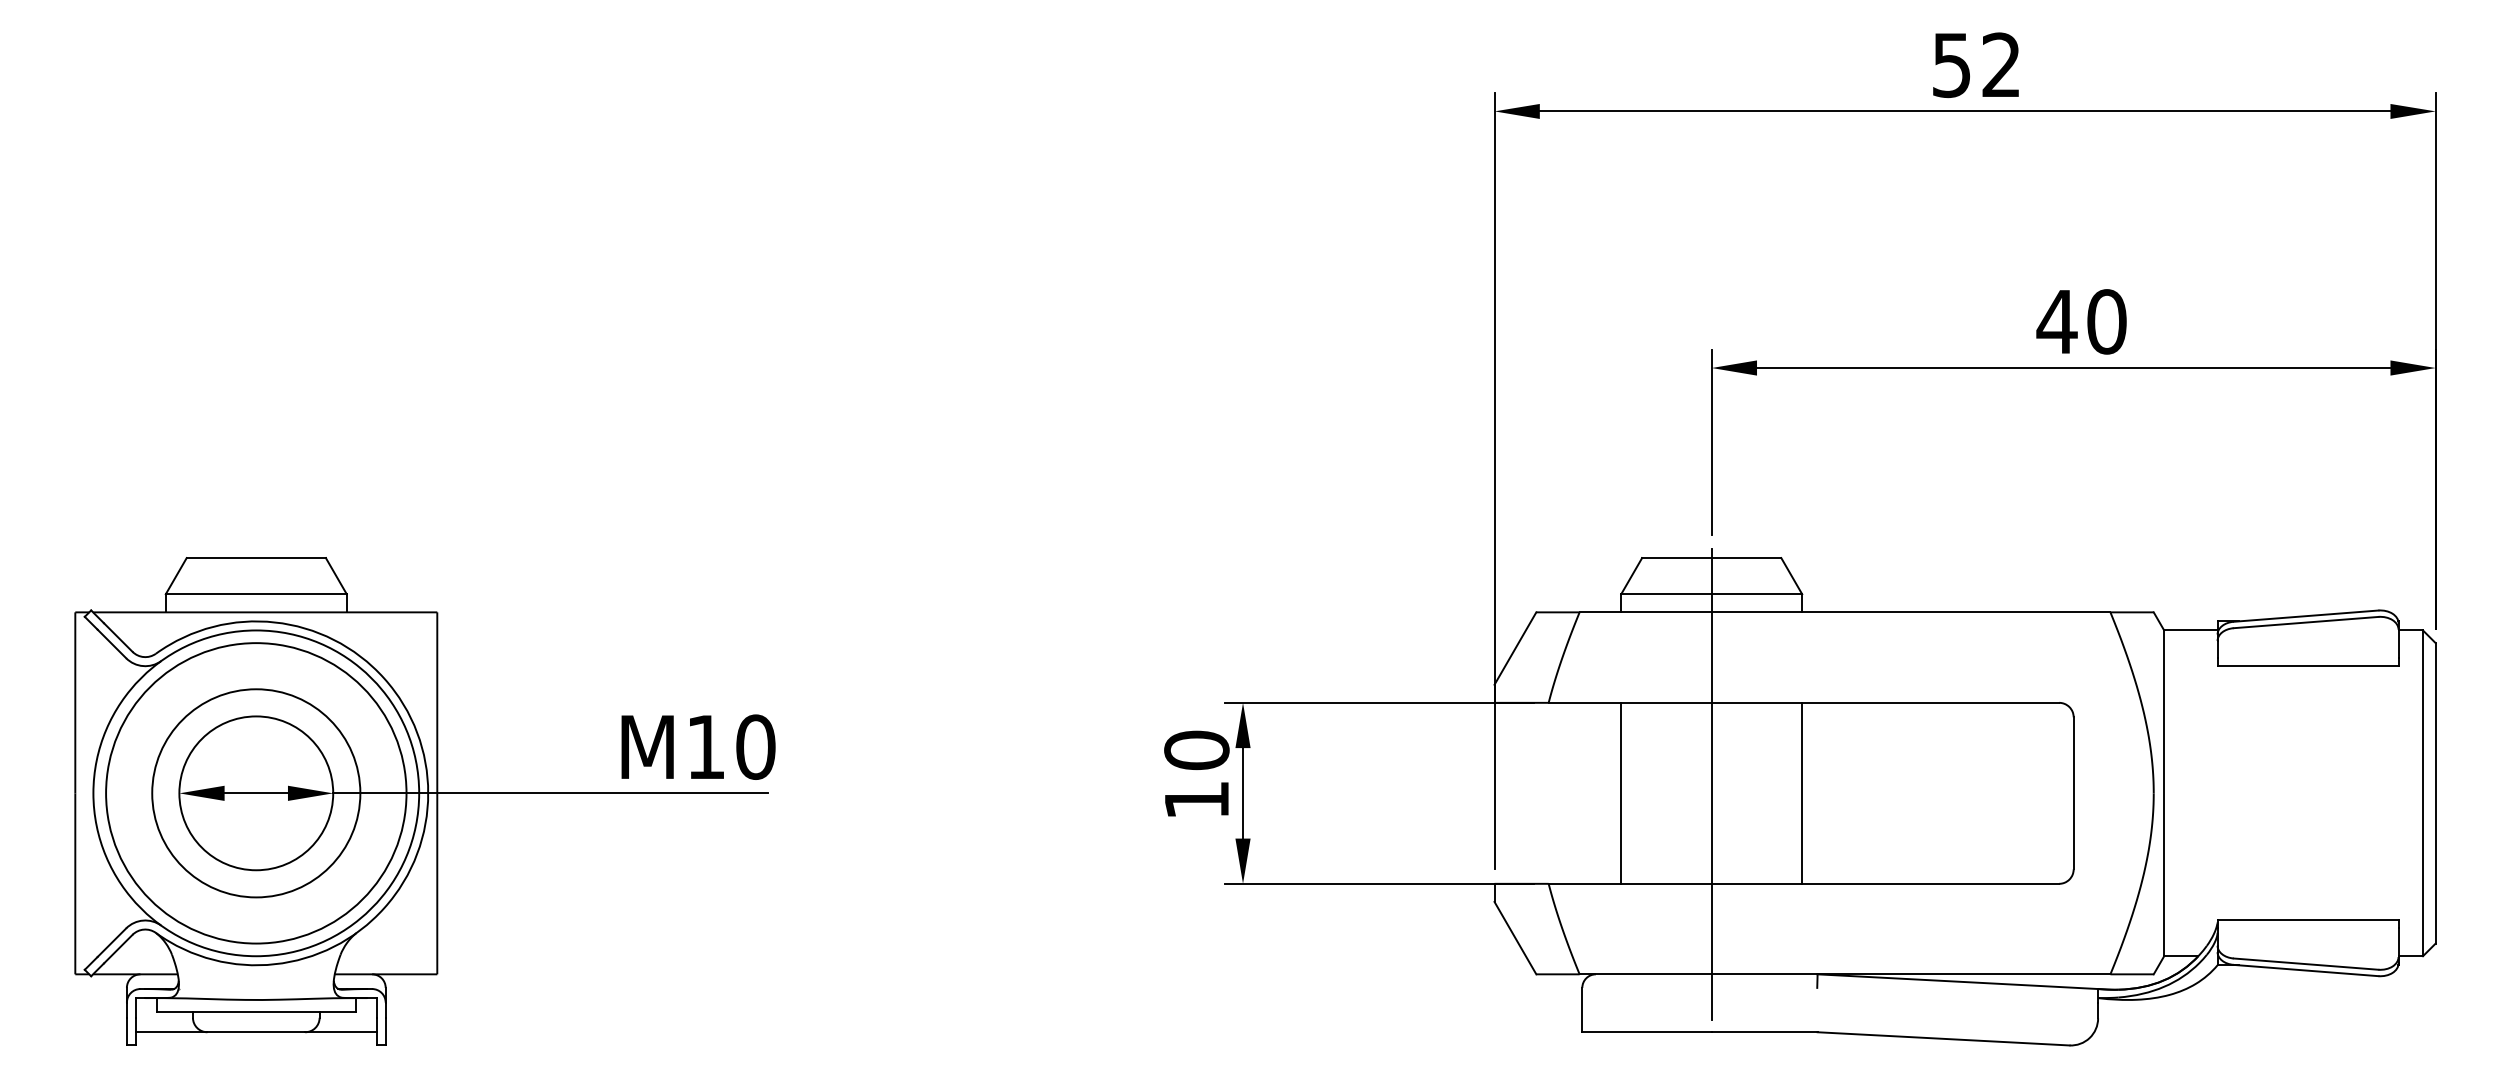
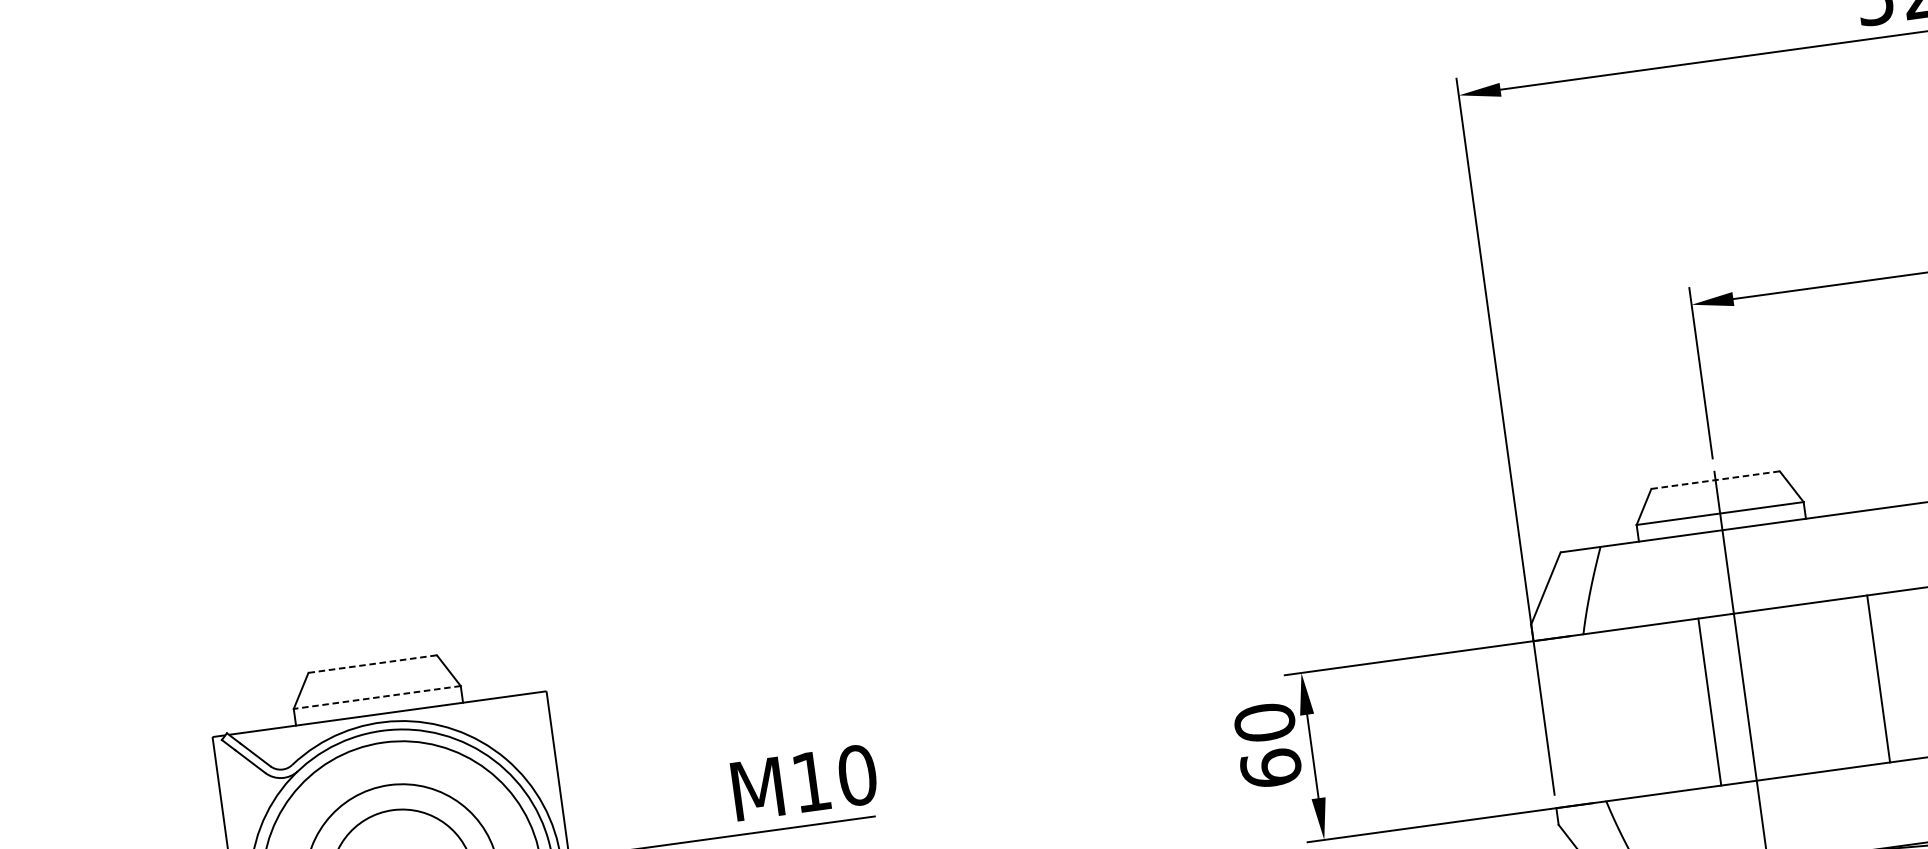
line: (256, 558) -> (372, 664), solid -> dashed
line: (1711, 558) -> (1715, 480), solid -> dashed
line: (255, 594) -> (376, 697), solid -> dashed
line: (1621, 792) -> (1709, 701), moved
line: (1802, 792) -> (1878, 678), moved
text: (1196, 799) -> (1270, 768), 10 -> 60

